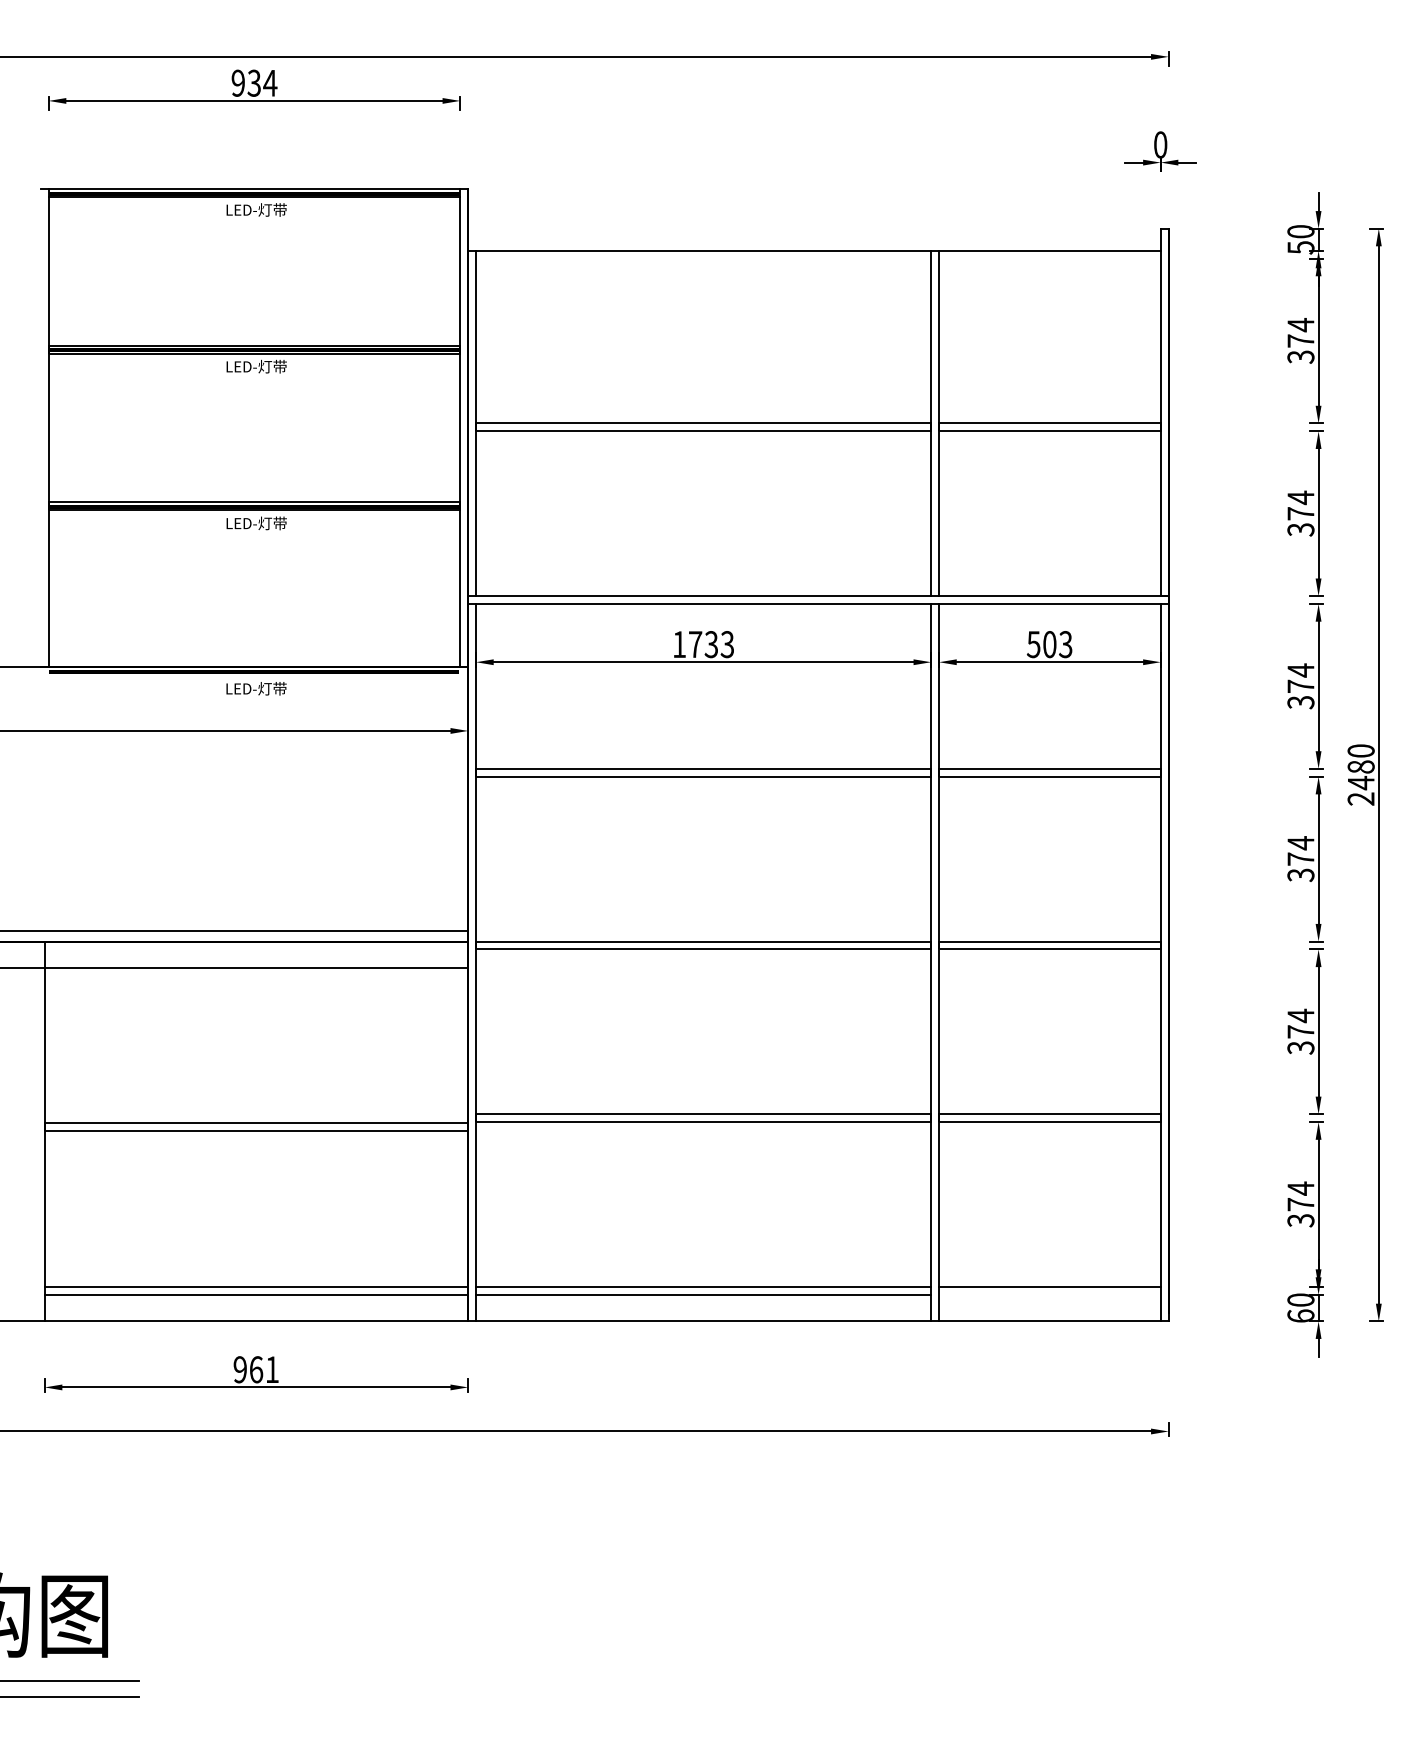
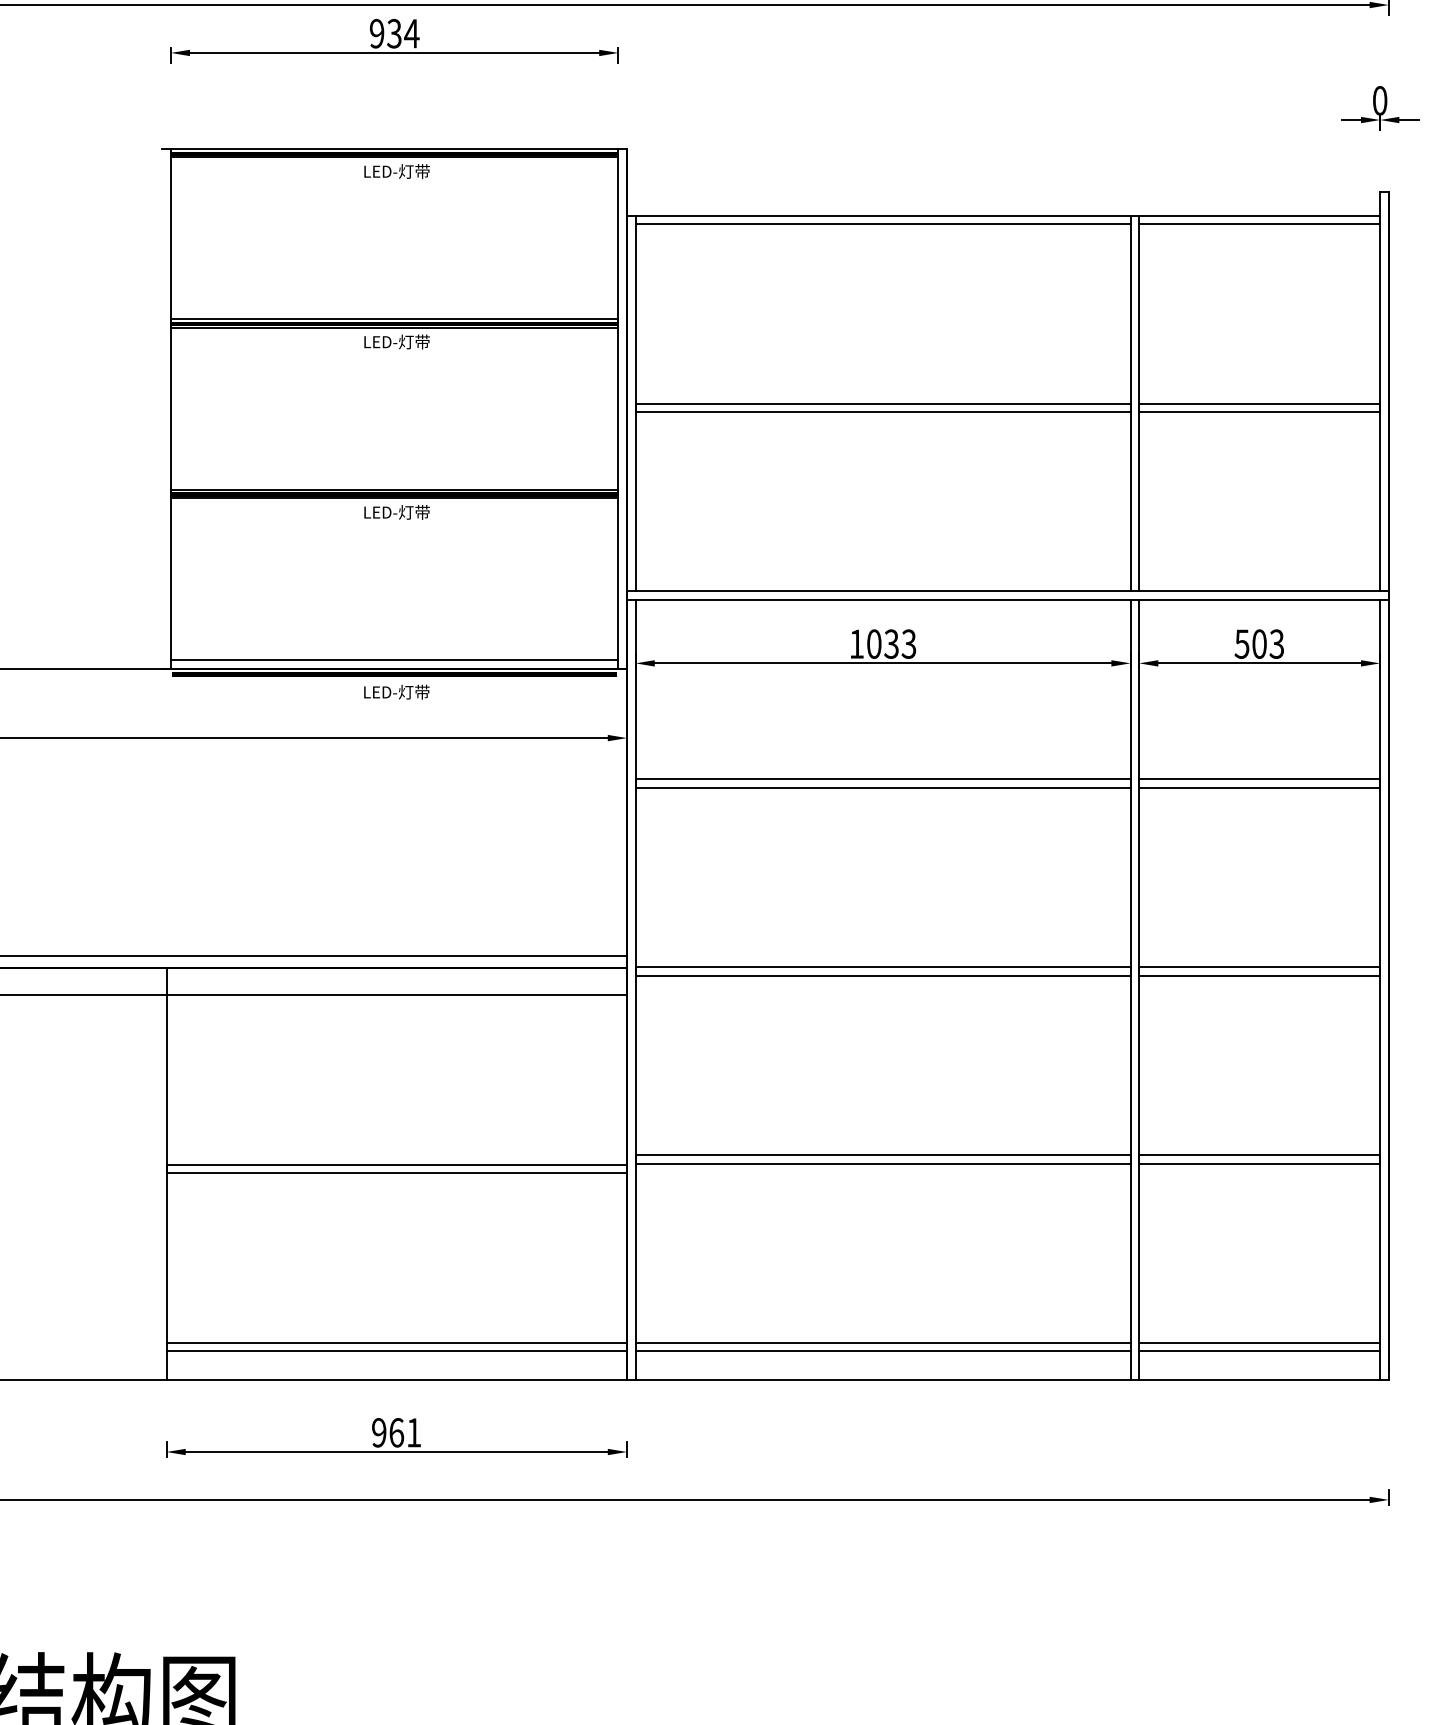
line: (703, 258) -> (882, 224), added
line: (1049, 258) -> (1259, 224), added
text: (695, 644) -> (874, 644), 1733 -> 1033
line: (254, 659) -> (394, 660), added
line: (1049, 1294) -> (1259, 1350), added

